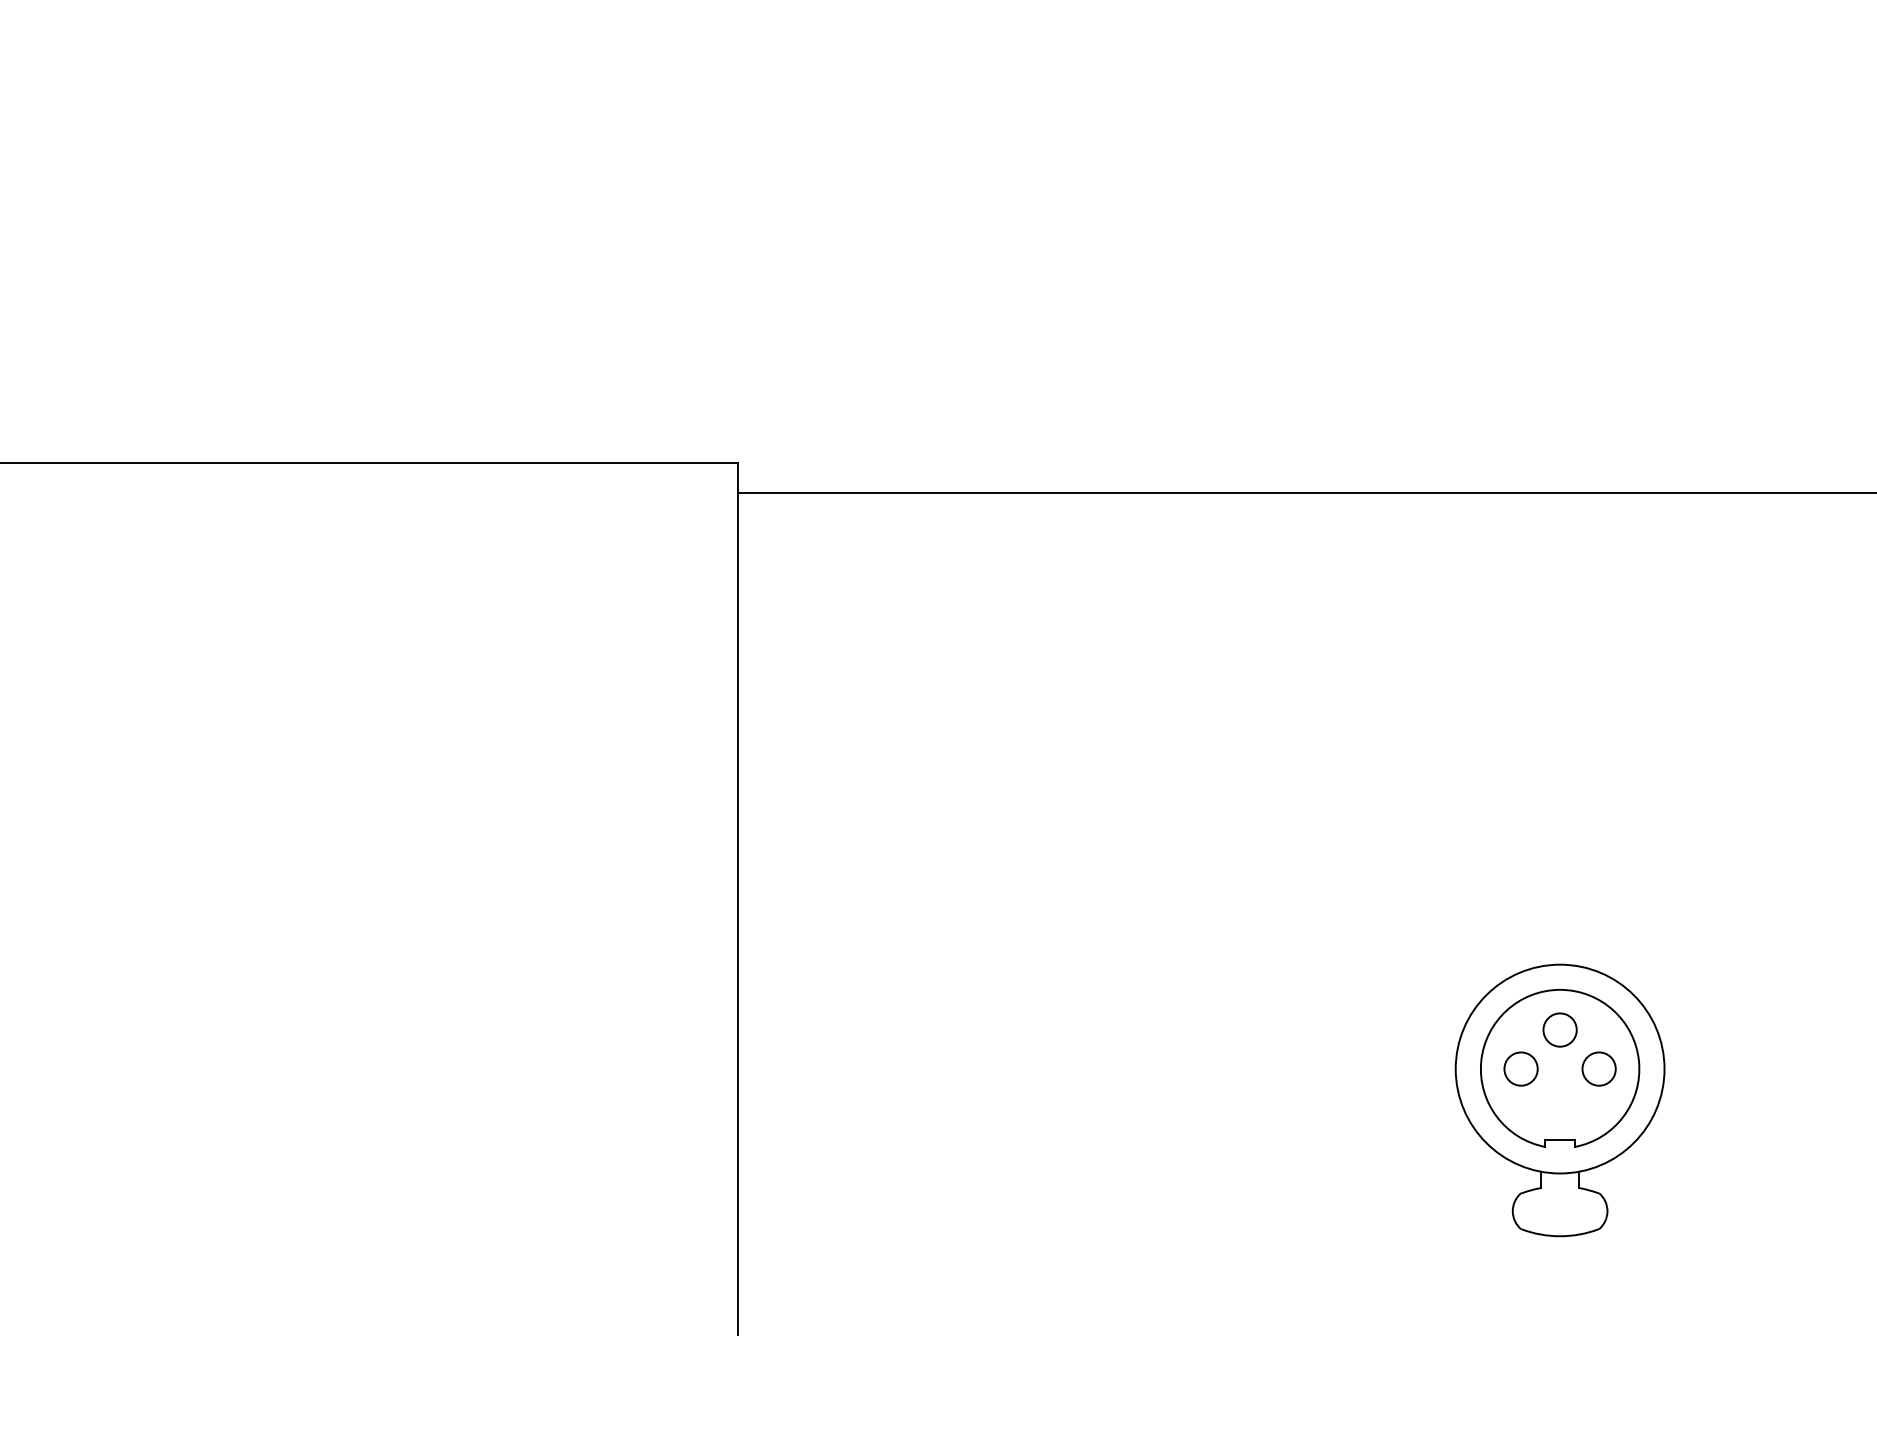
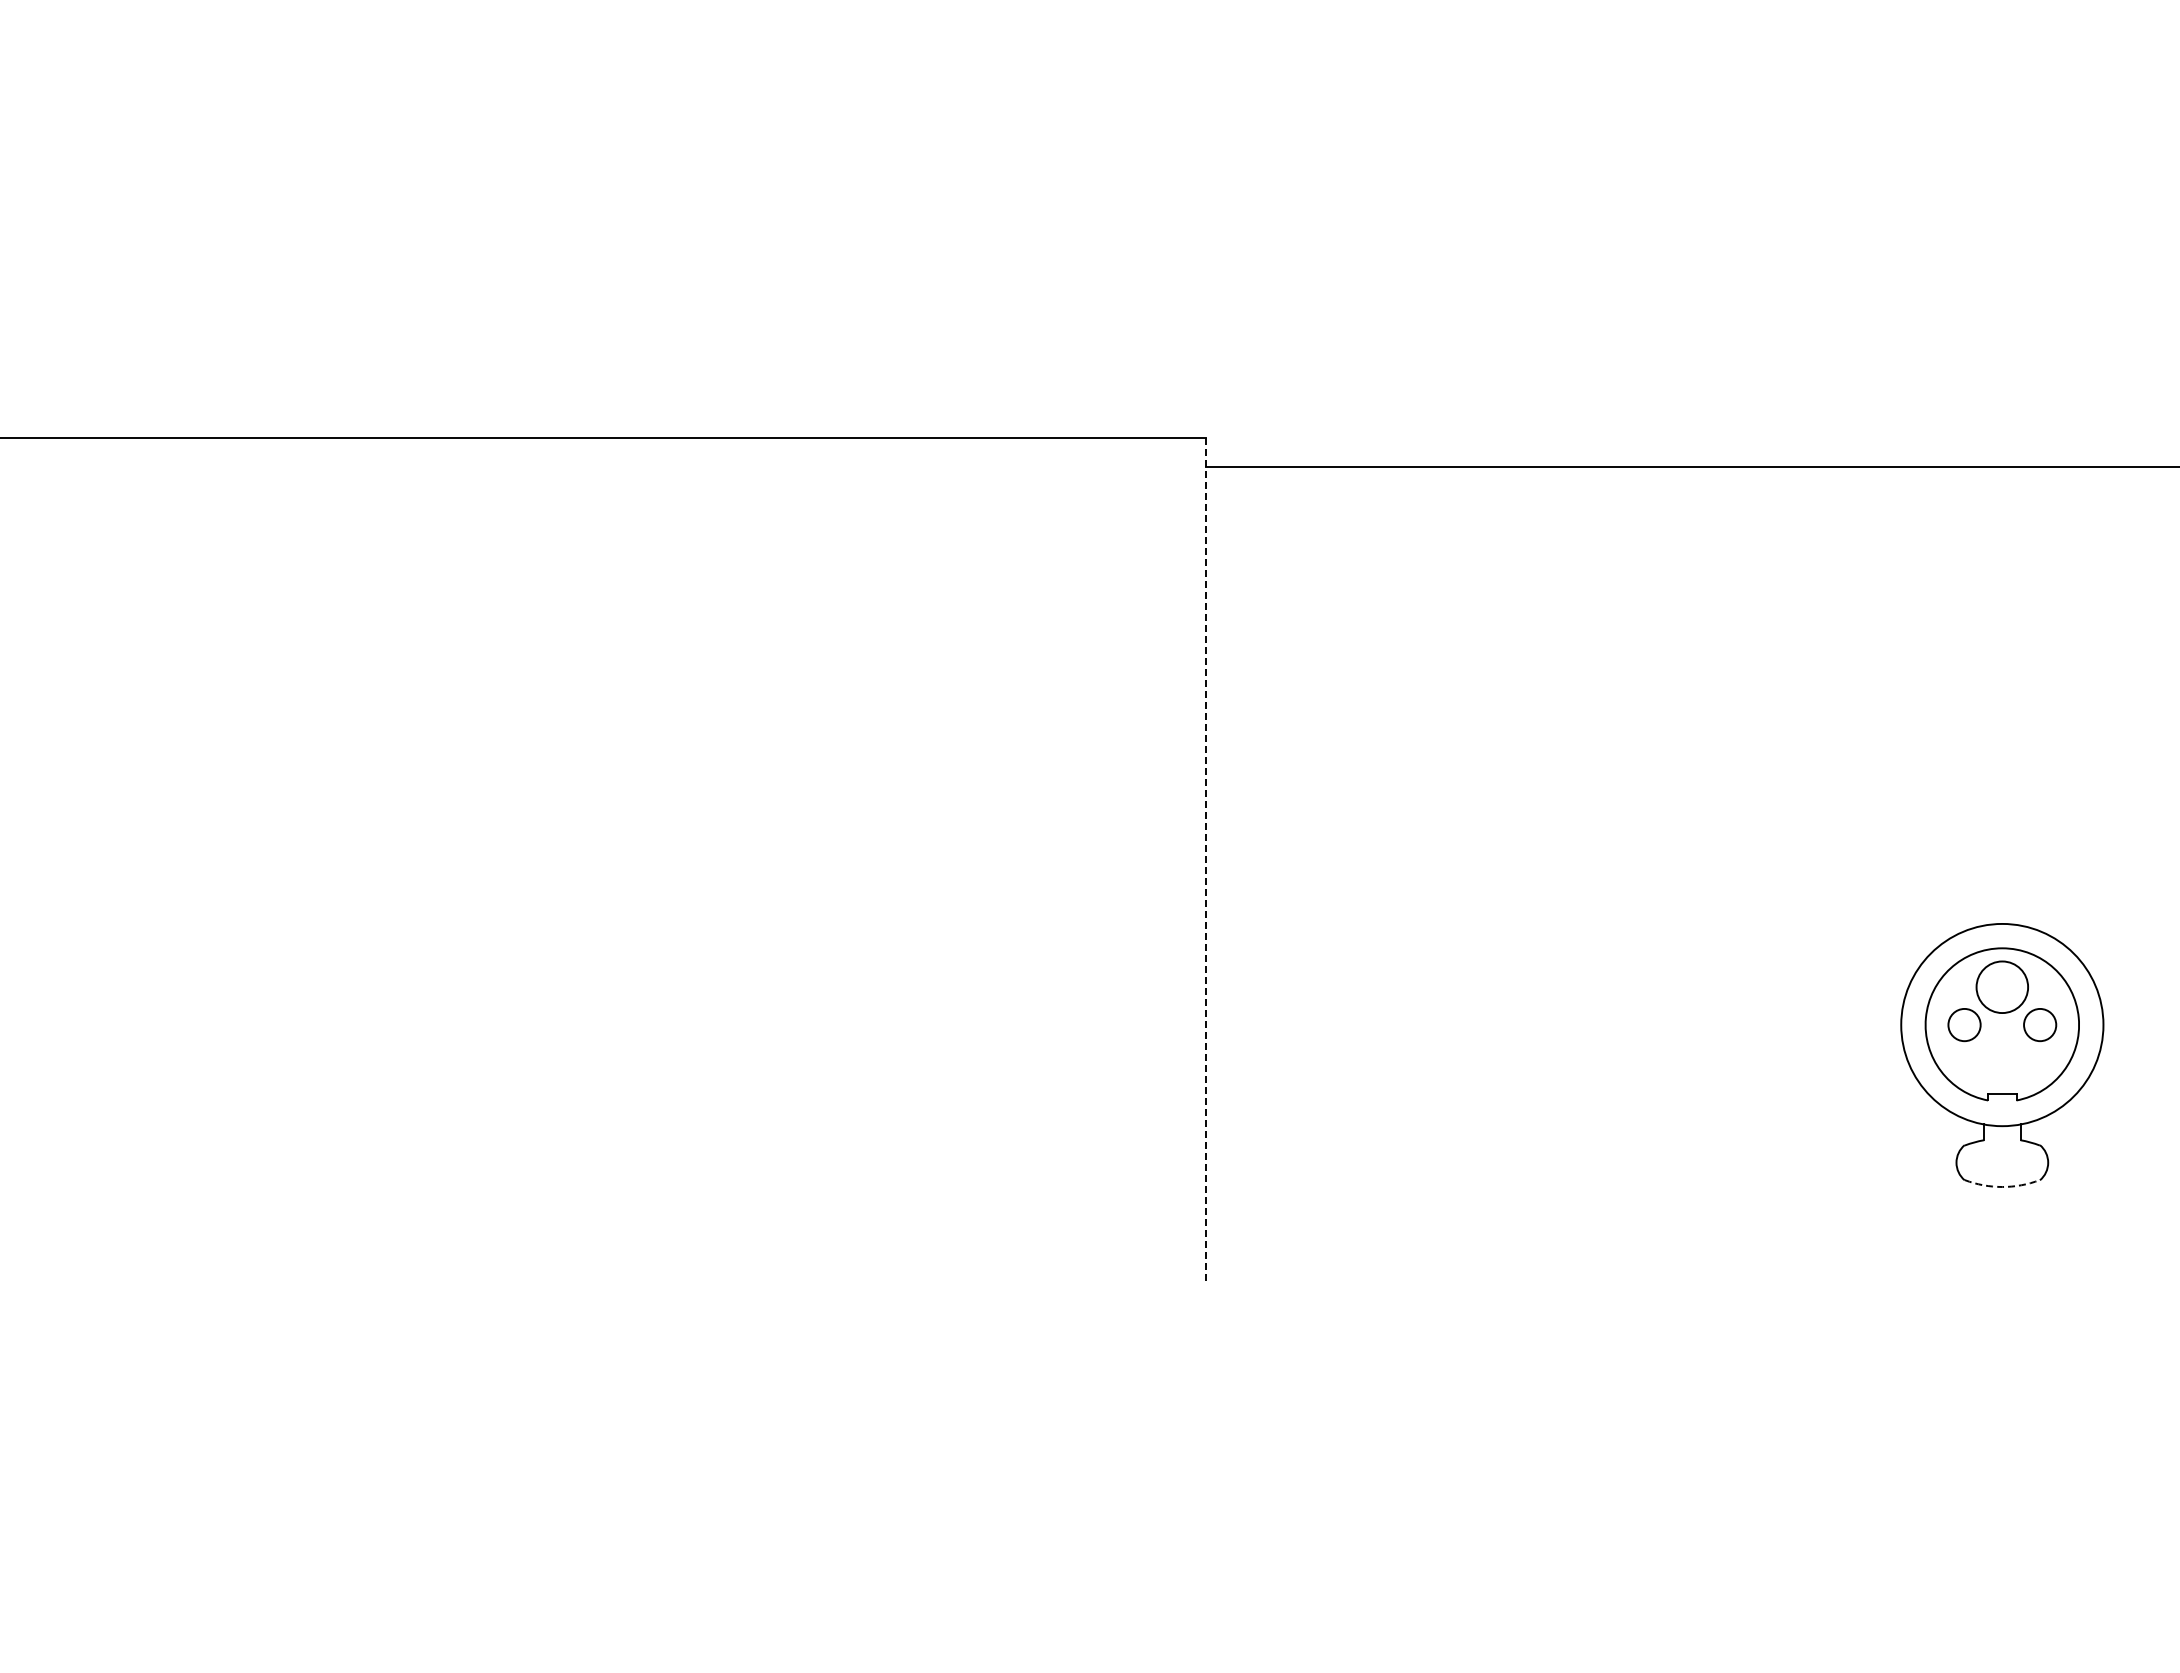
line: (738, 899) -> (1206, 860), solid -> dashed
circle: (1560, 1030) -> (2002, 987), size x1.6
arc: (1560, 1236) -> (2002, 1187), solid -> dashed

